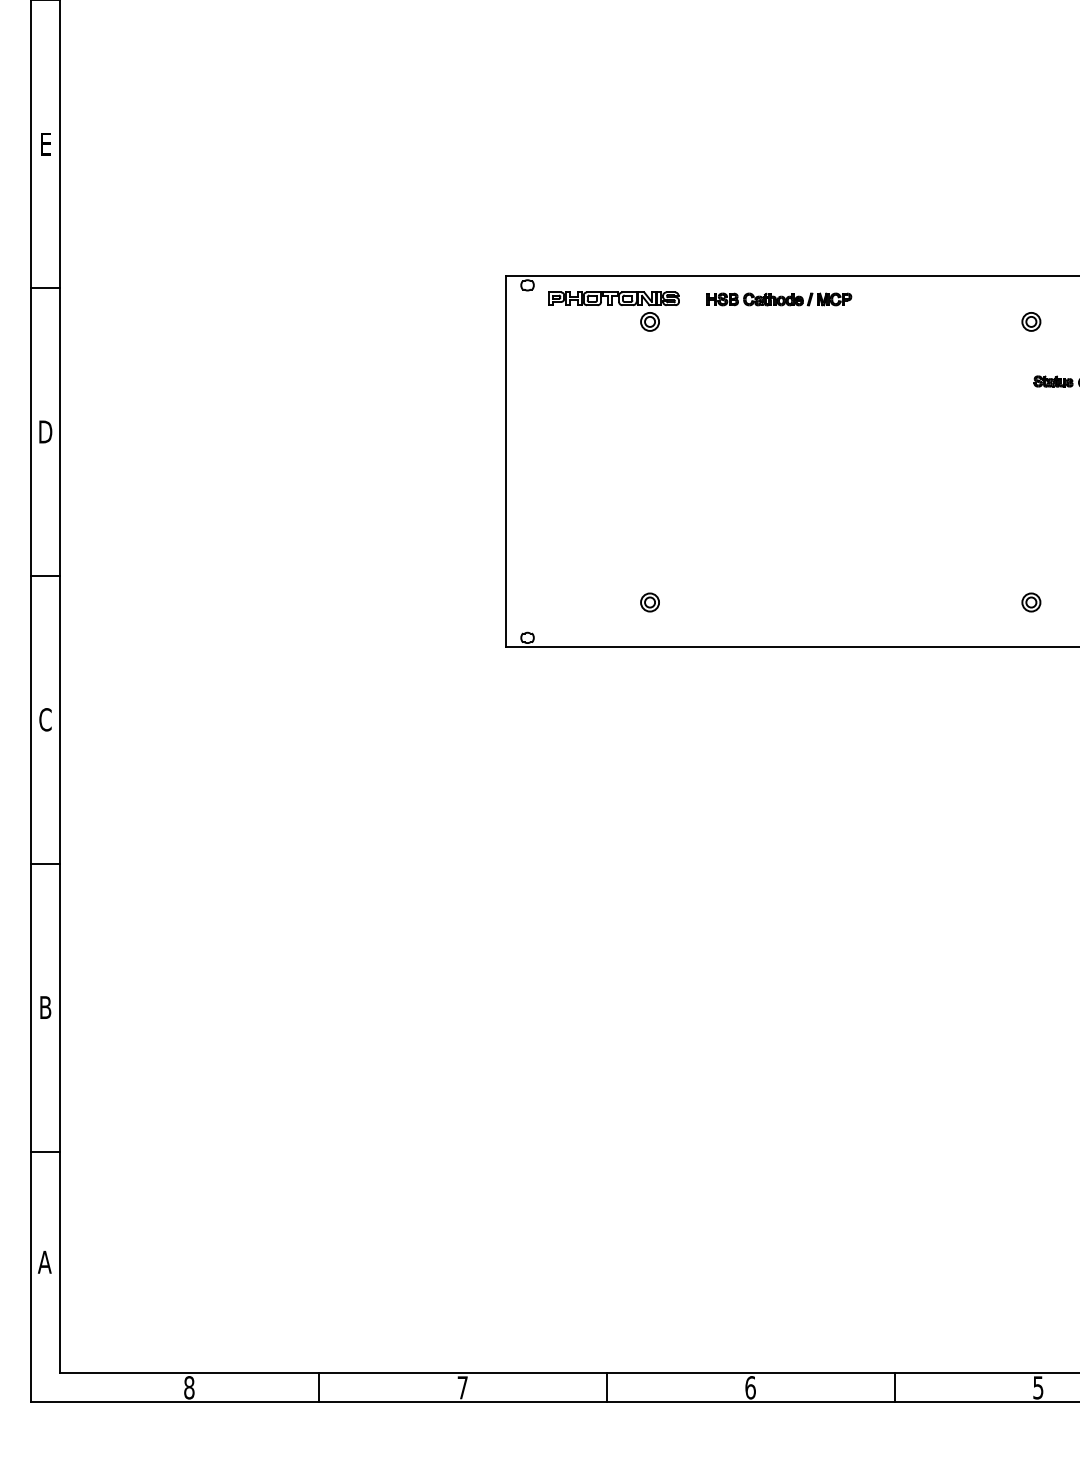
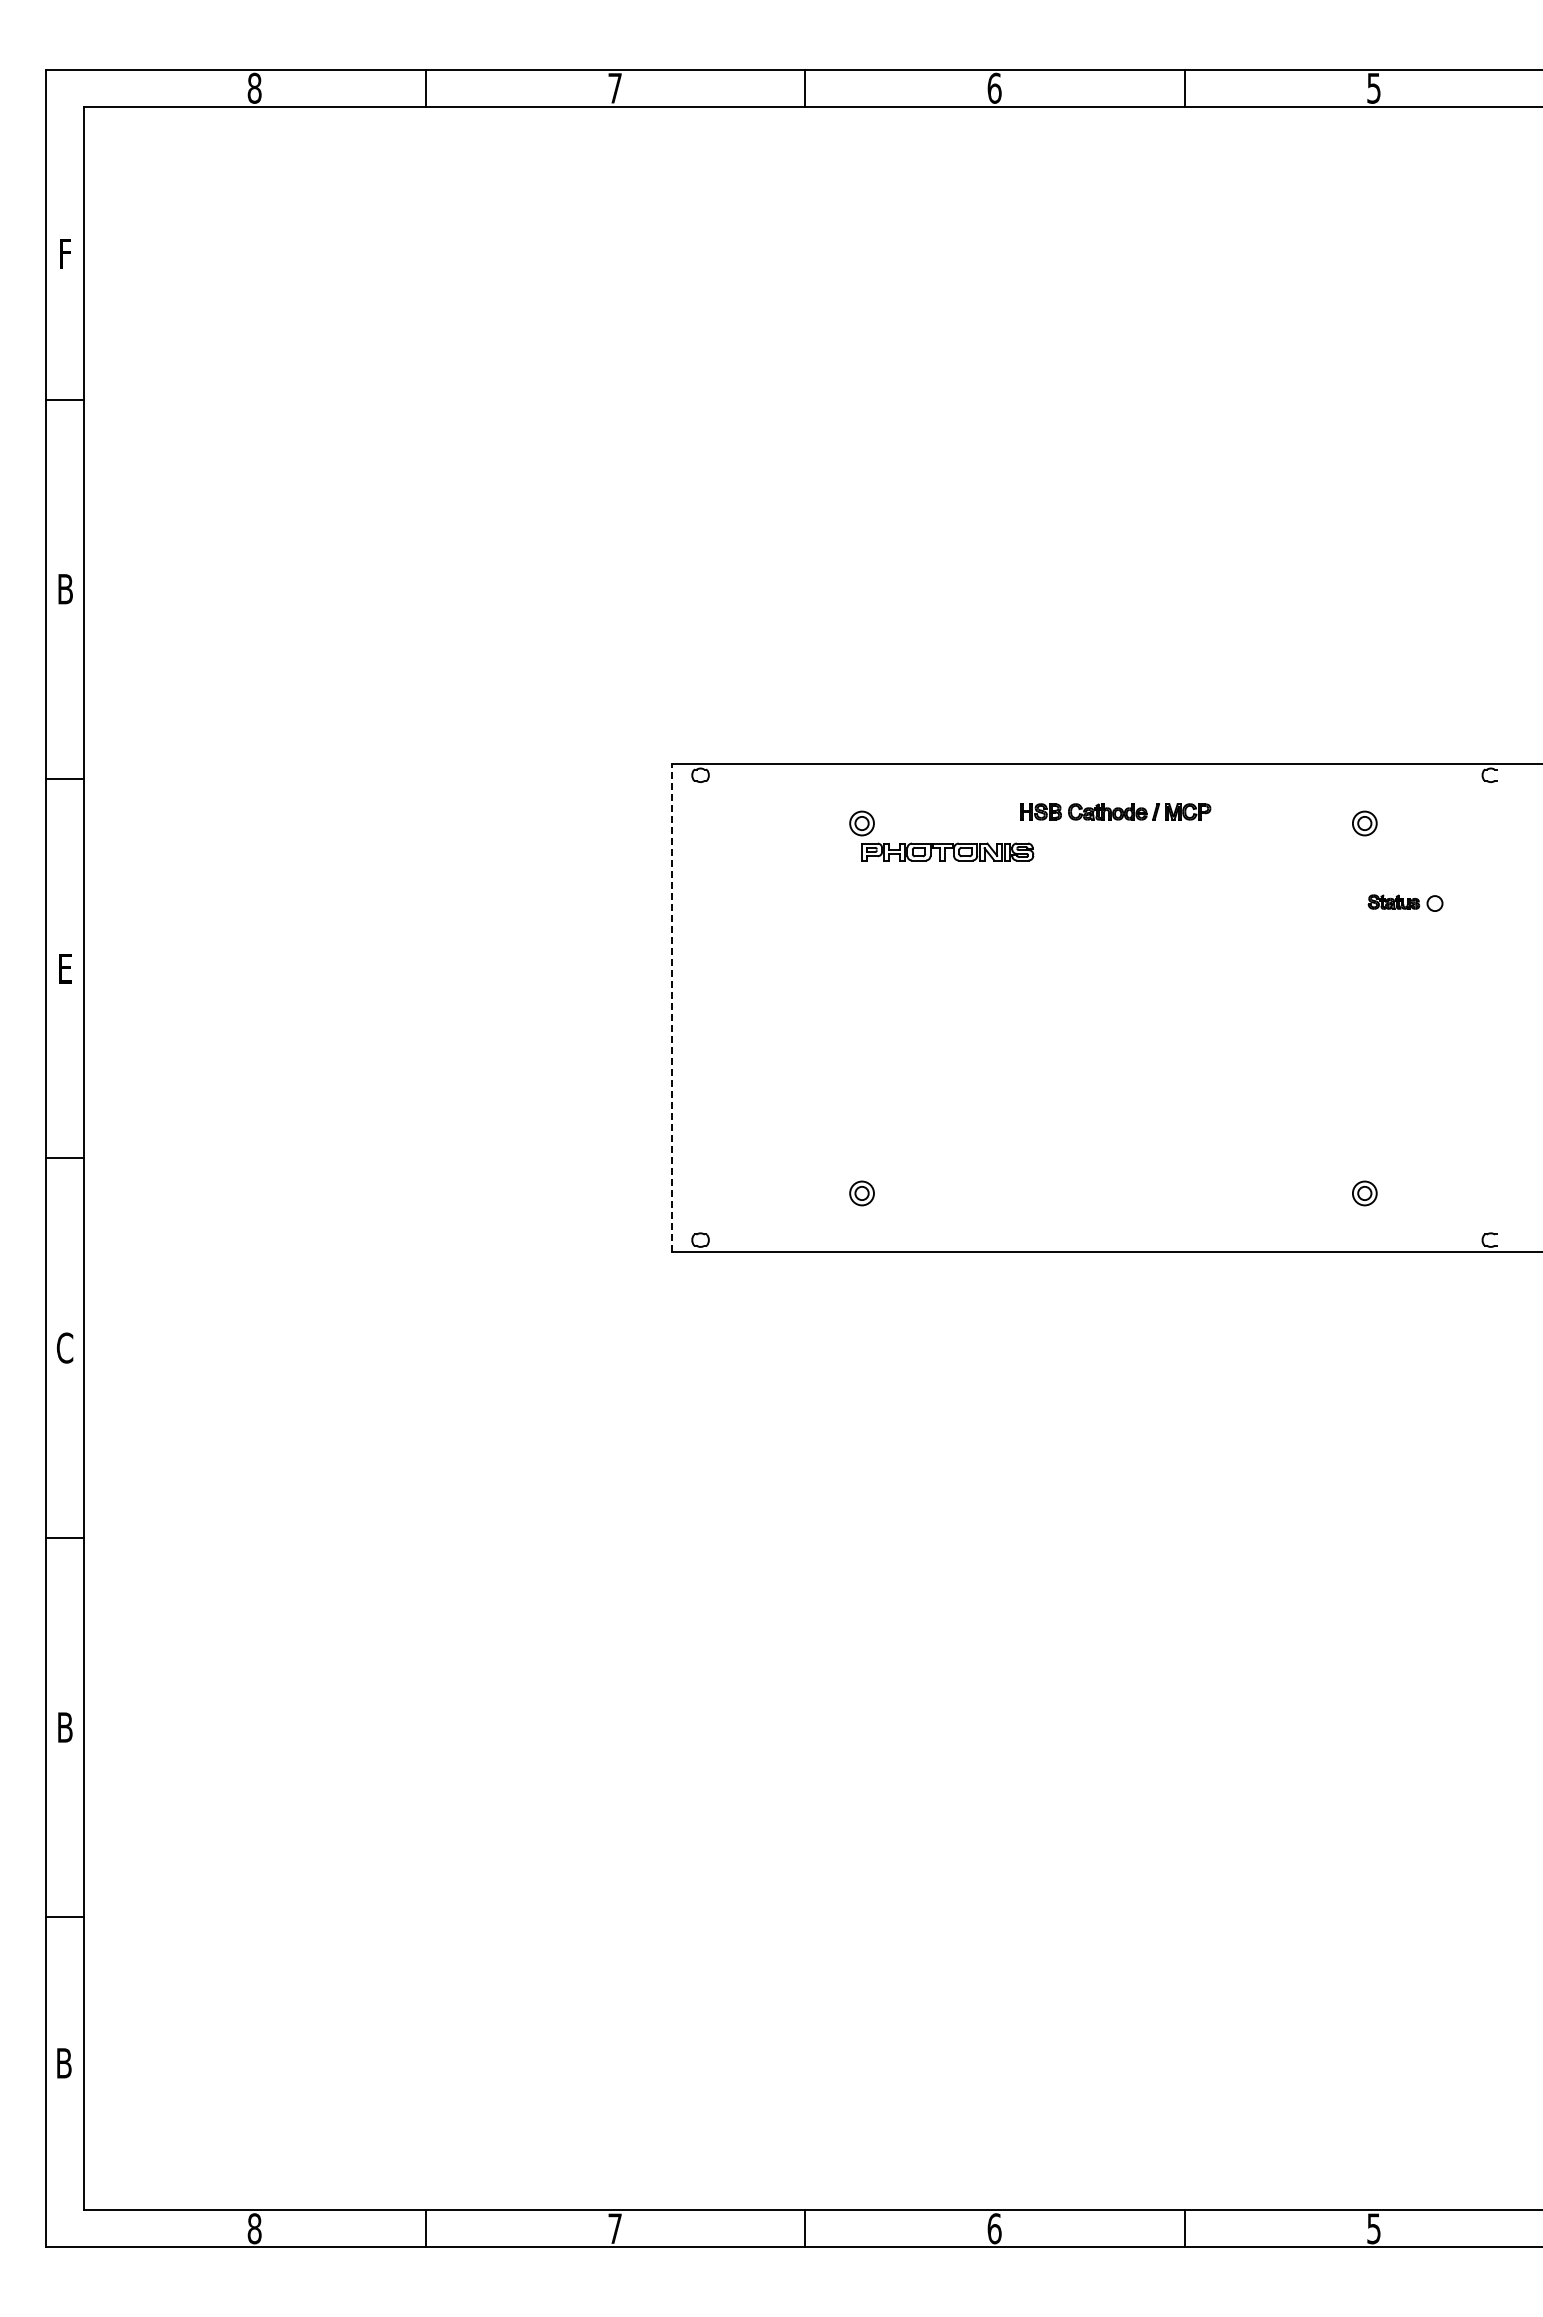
text: (45, 144) -> (65, 589), E -> B
part: (613, 298) -> (947, 851), moved
part: (779, 299) -> (1115, 811), moved
text: (45, 431) -> (65, 968), D -> E
line: (506, 461) -> (672, 1007), solid -> dashed
text: (45, 1262) -> (64, 2063), A -> B

